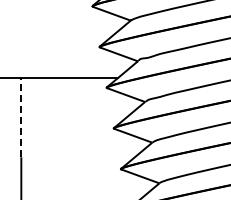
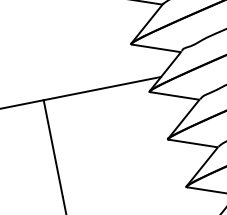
line: (21, 117) -> (53, 148), dashed -> solid

